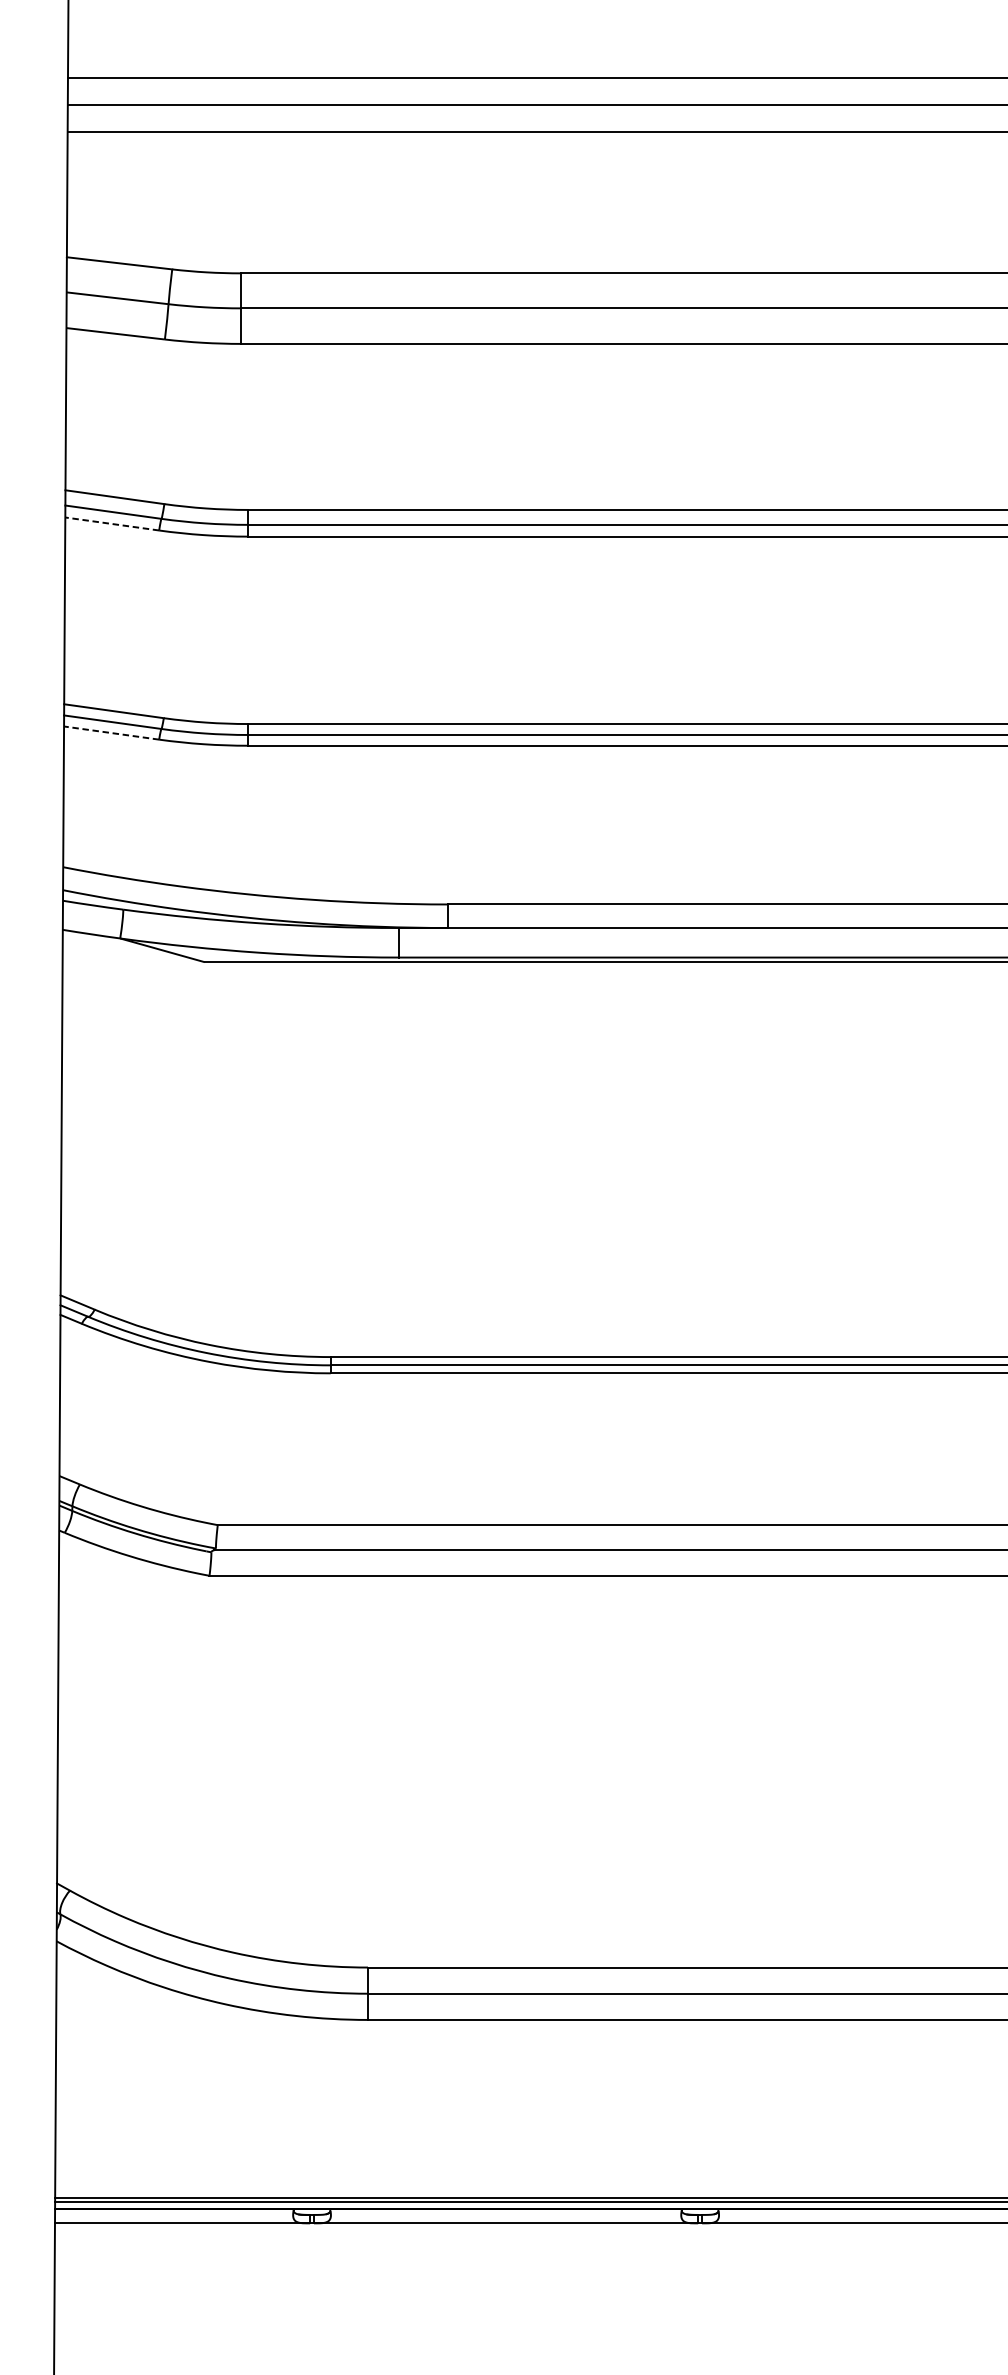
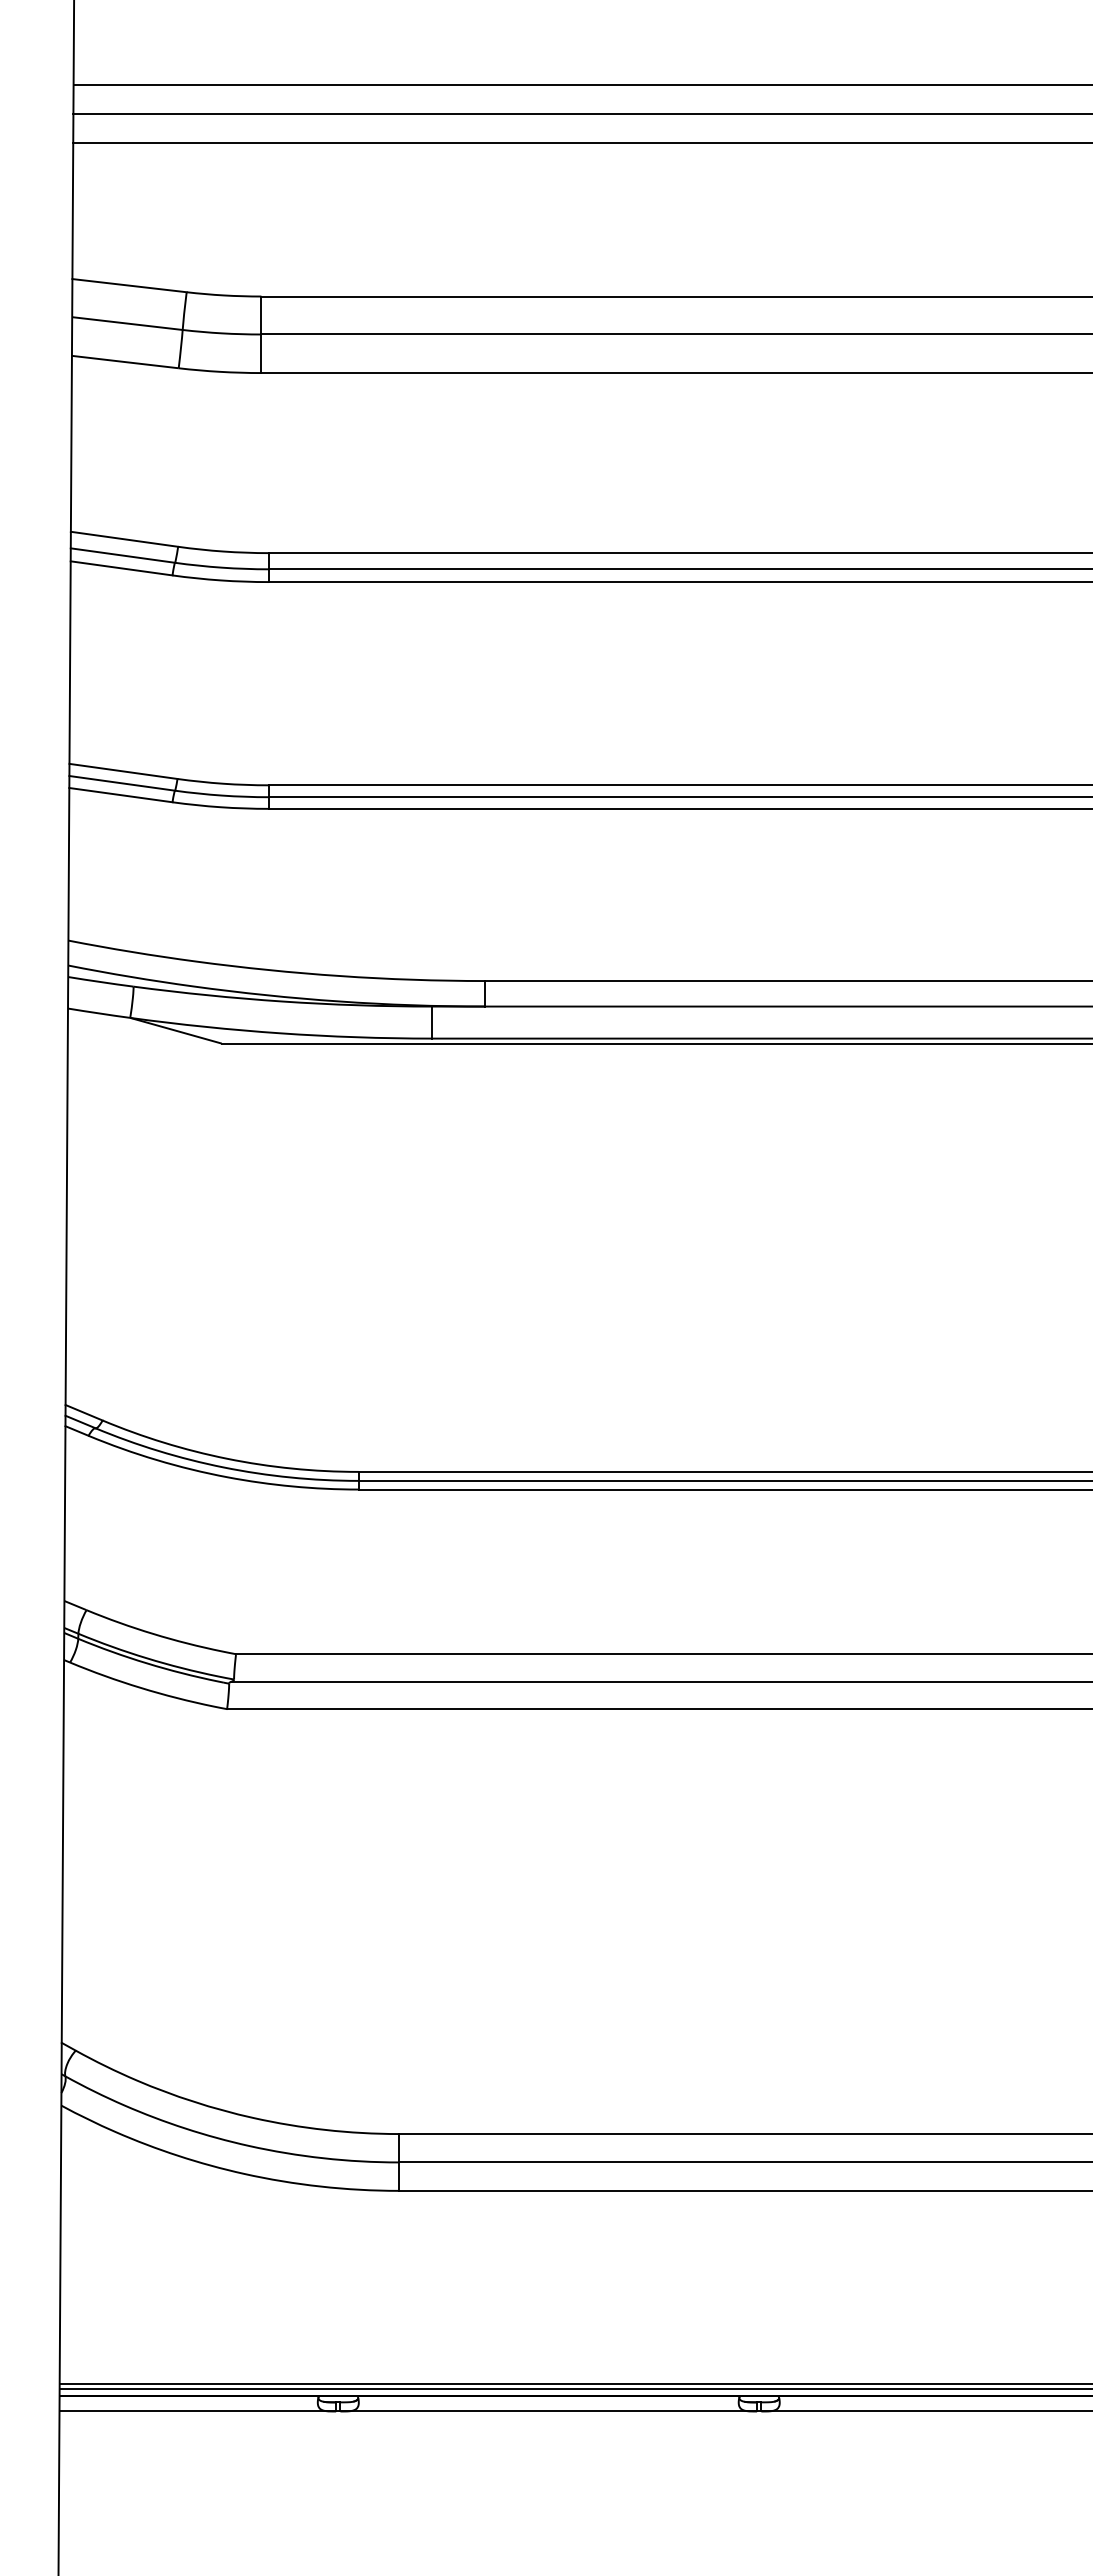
line: (112, 524) -> (121, 568), dashed -> solid
line: (111, 733) -> (120, 795), dashed -> solid

